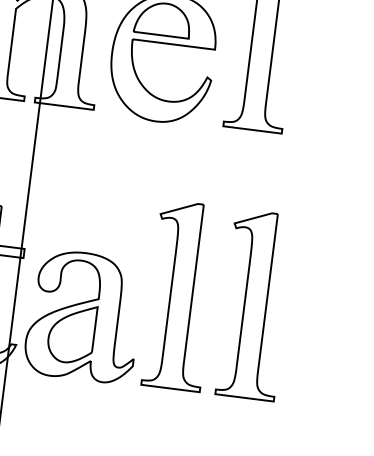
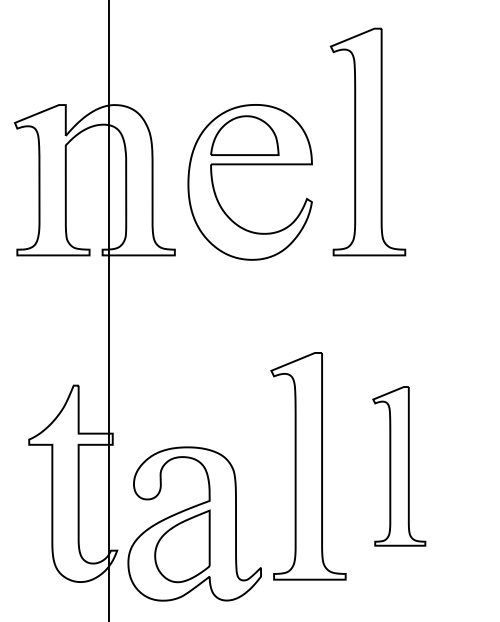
part: (255, 305) -> (399, 466), size x0.7
part: (83, 316) -> (194, 523), moved

